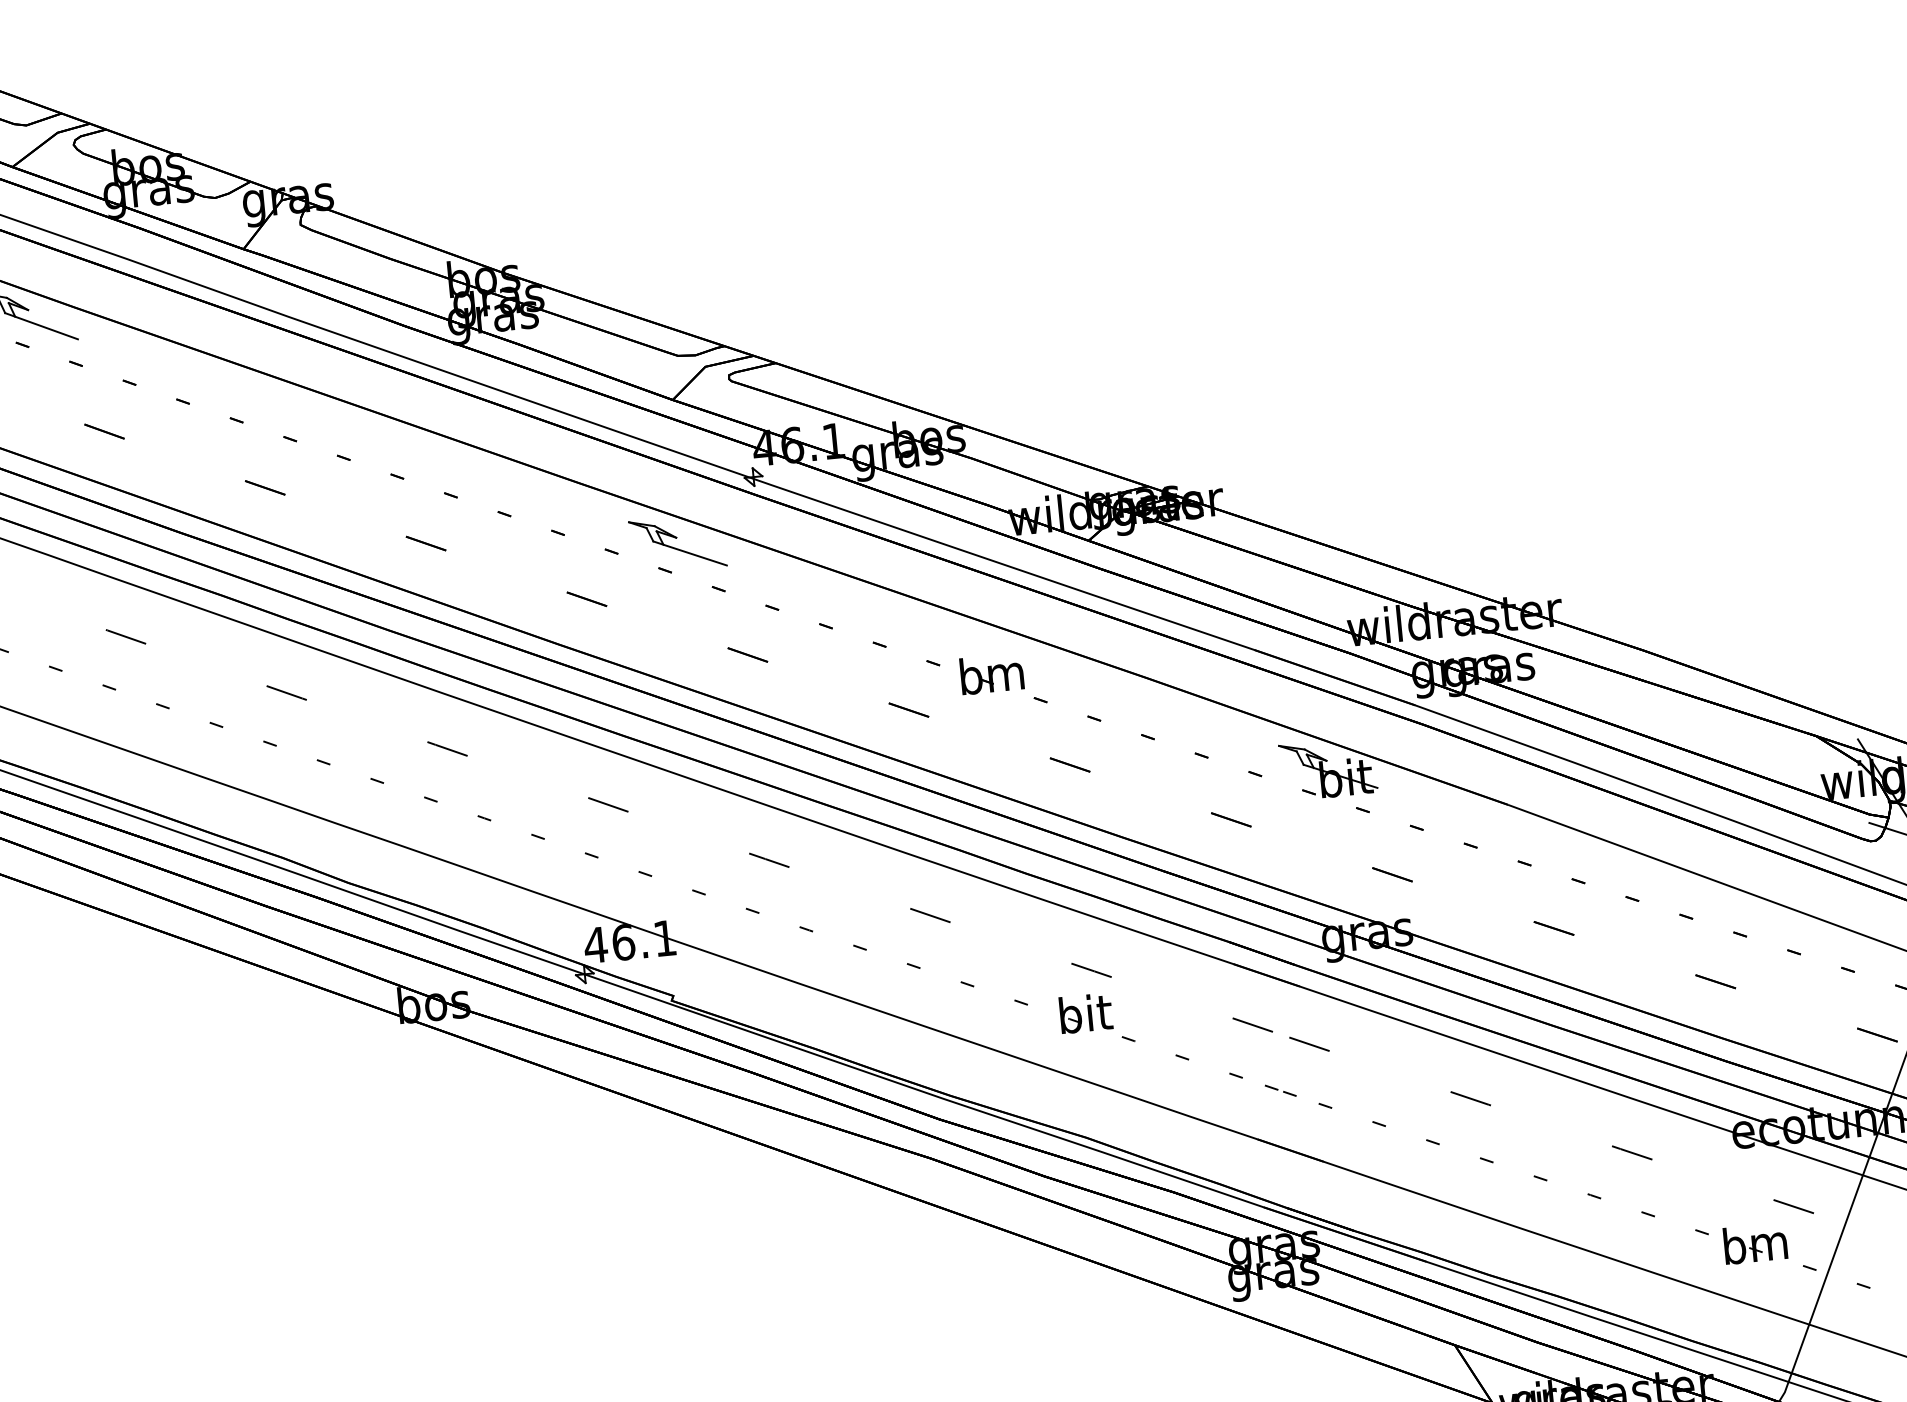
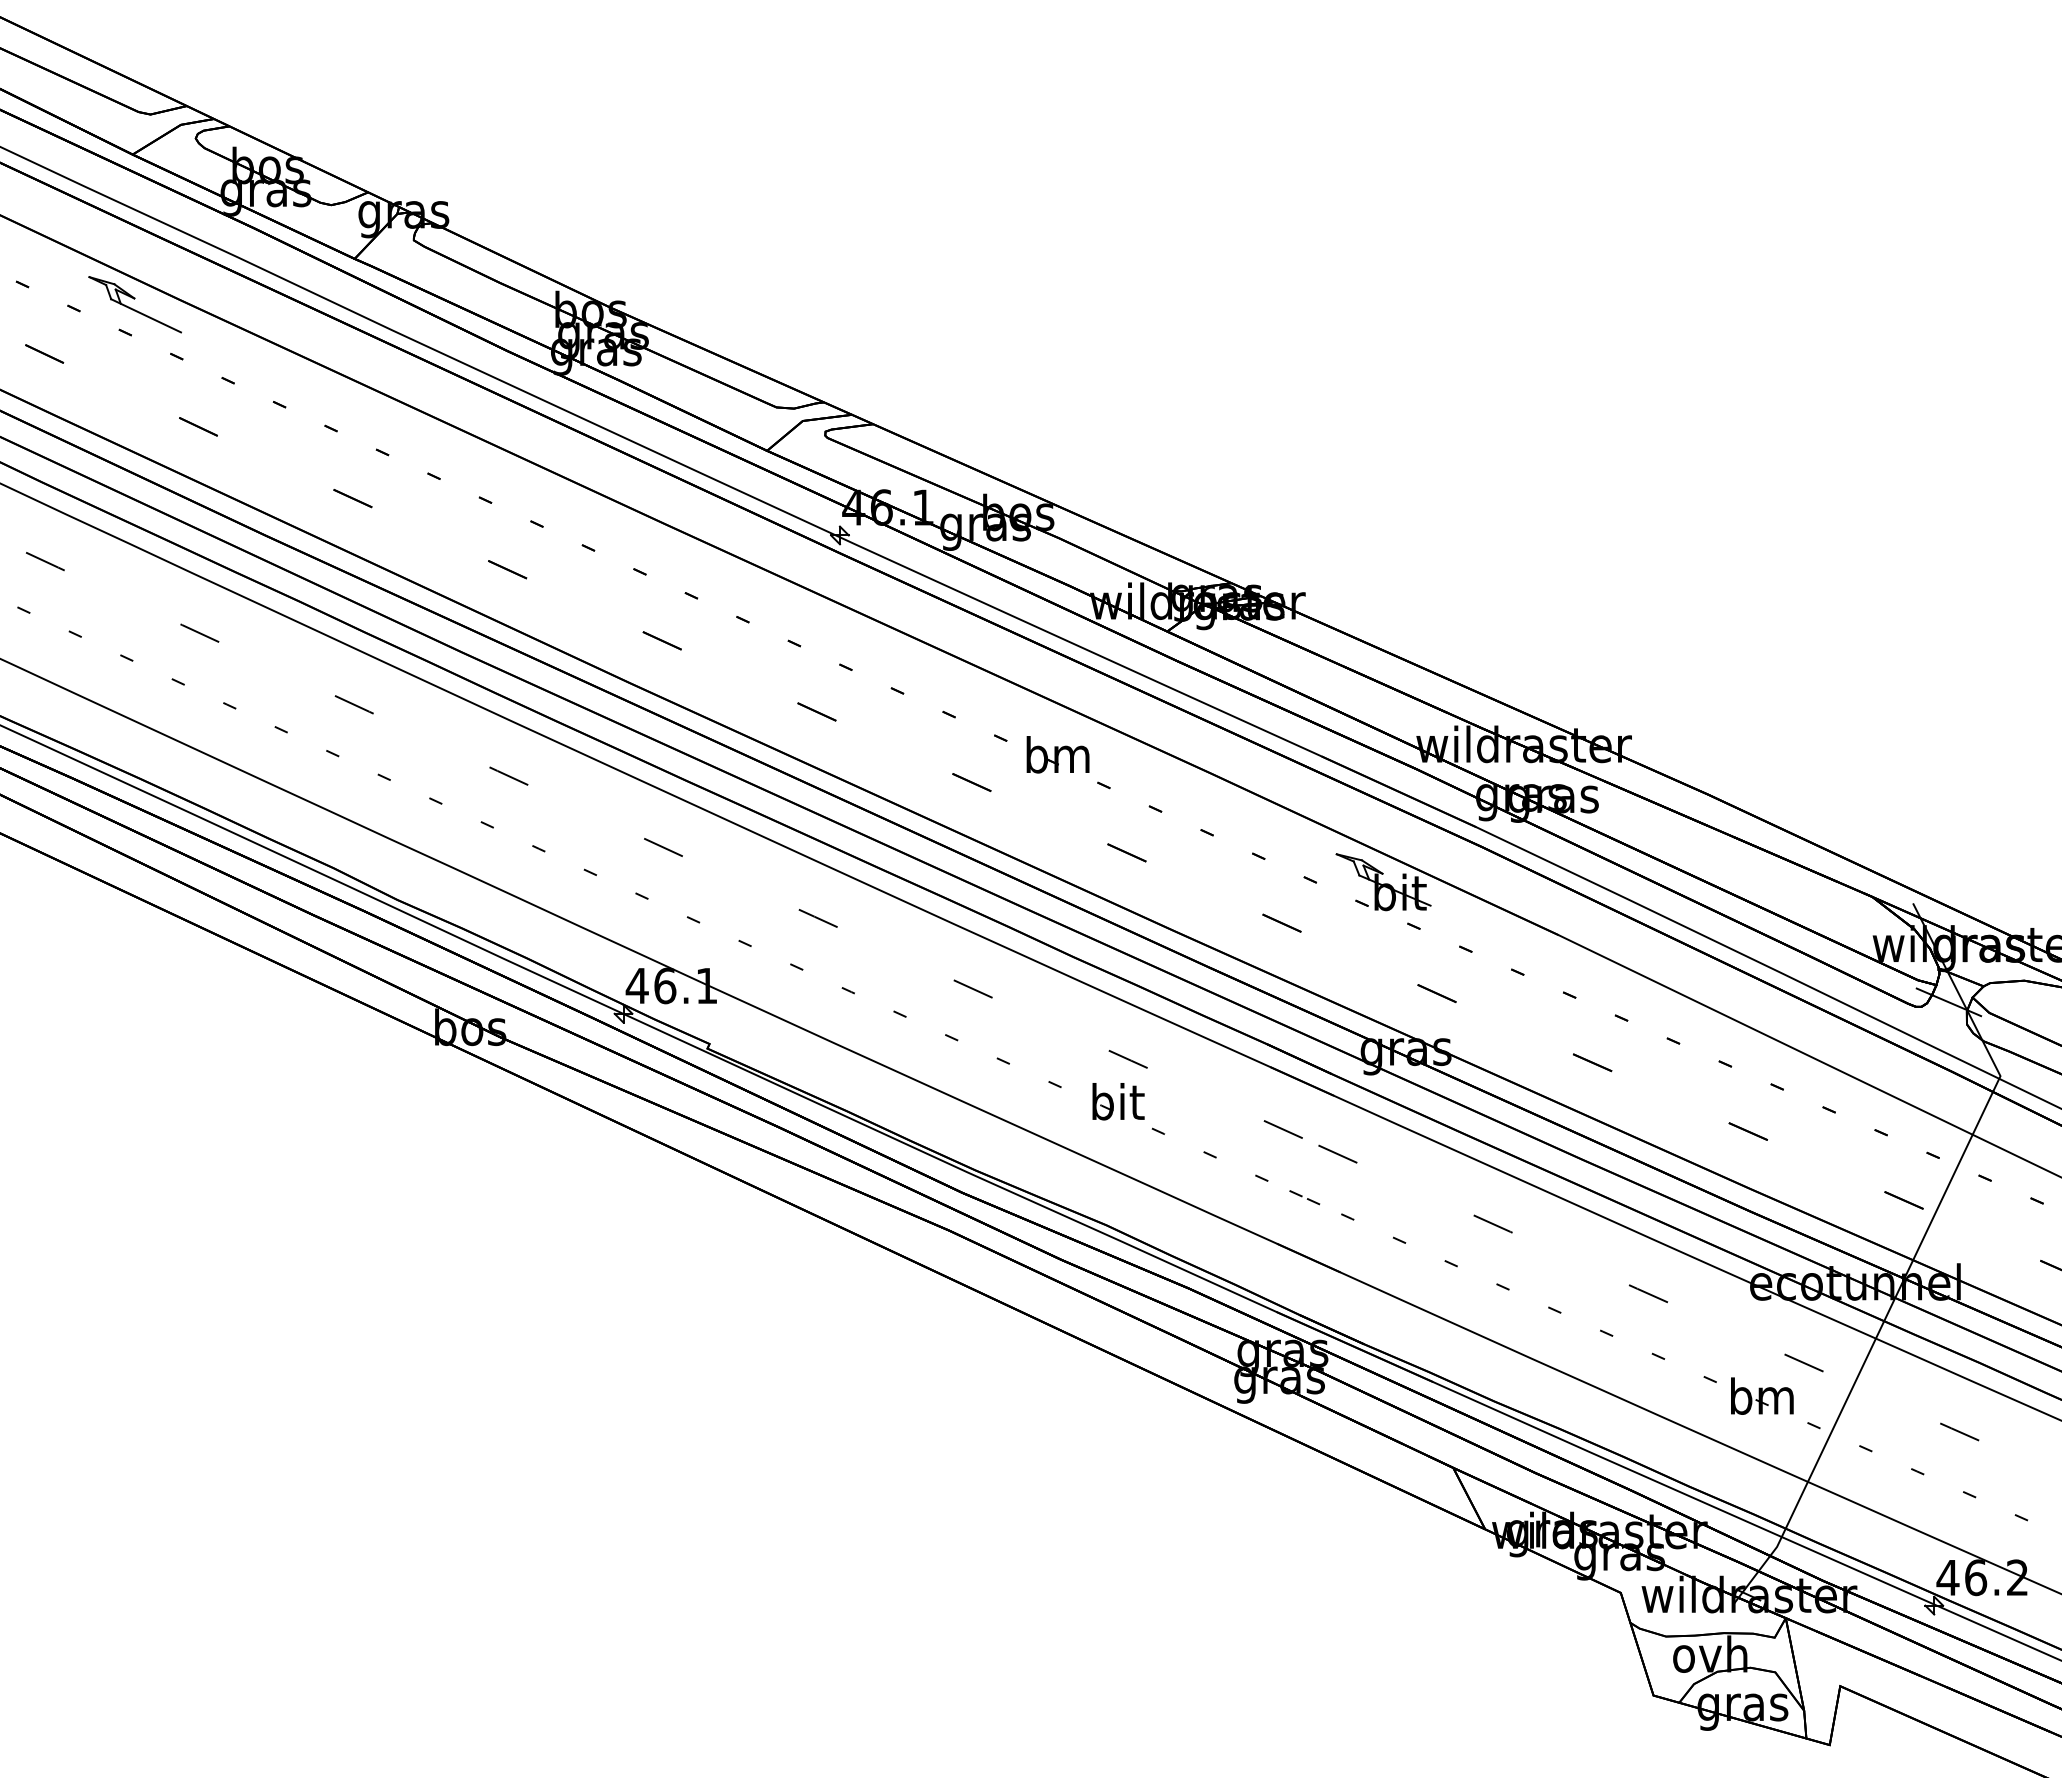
part: (677, 543) -> (757, 594), removed

